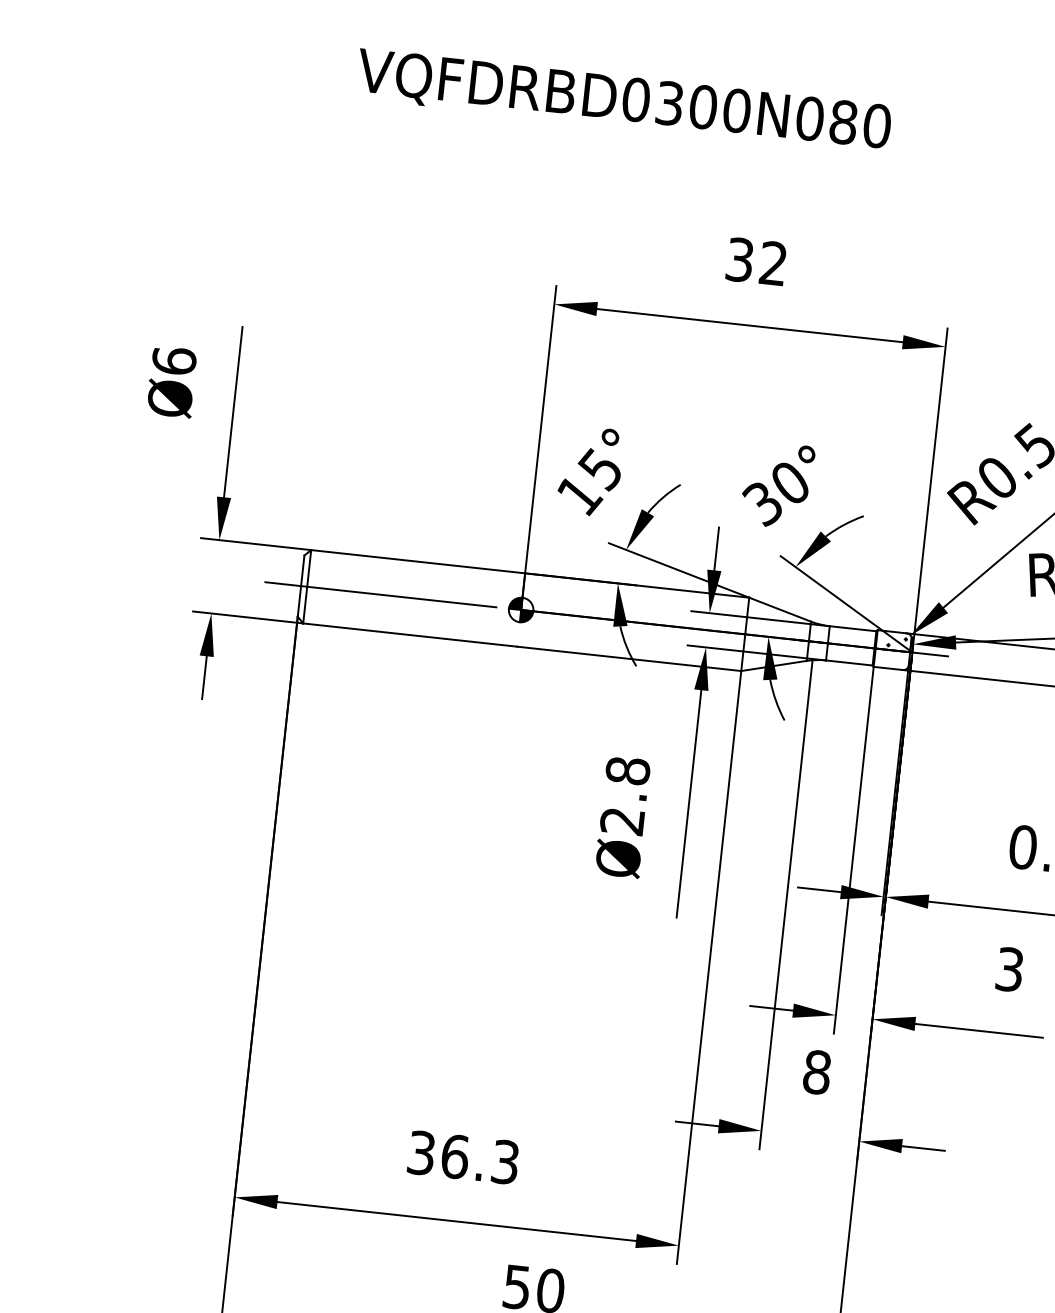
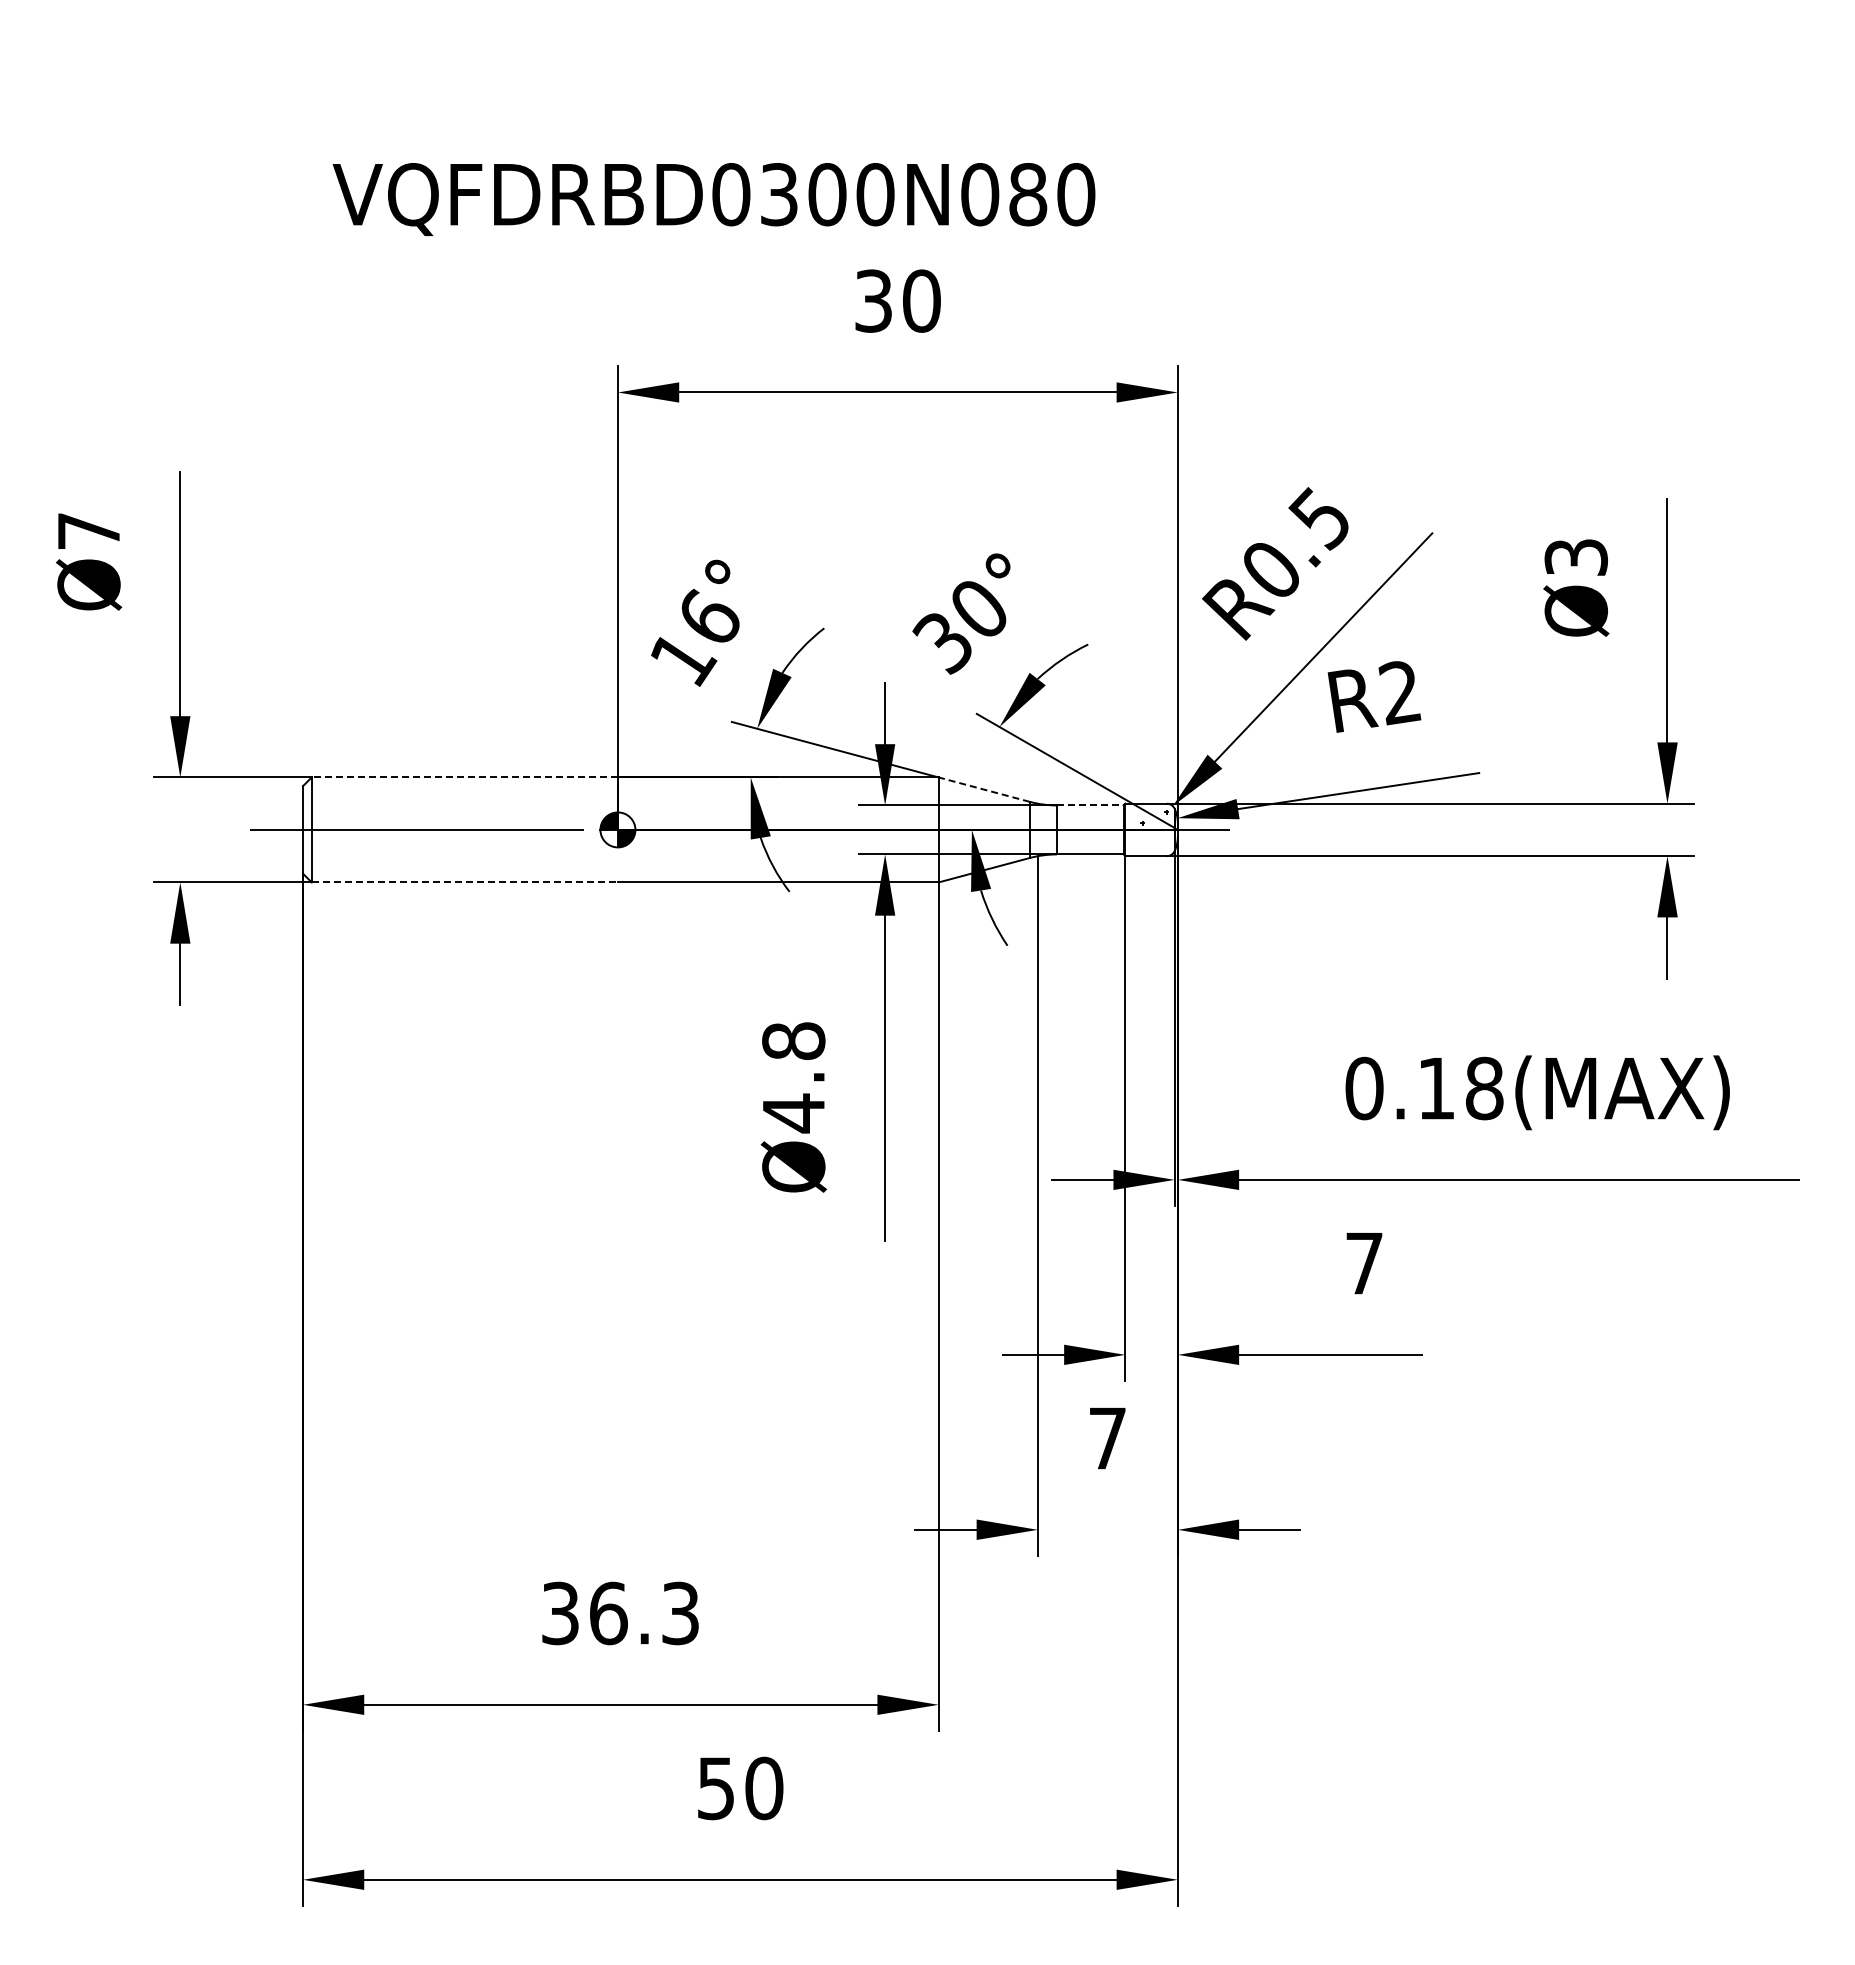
text: (623, 101) -> (713, 199), moved
text: (773, 263) -> (921, 300), 32 -> 30
text: (173, 360) -> (88, 530), Ø6 -> Ø7
text: (599, 469) -> (707, 618), 15° -> 16°
line: (417, 561) -> (464, 777), solid -> dashed
line: (779, 609) -> (983, 789), solid -> dashed
line: (853, 628) -> (1090, 805), solid -> dashed
line: (410, 635) -> (465, 882), solid -> dashed
text: (622, 821) -> (793, 1113), Ø2.8 -> Ø4.8
text: (1009, 969) -> (1364, 1263), 3 -> 7
text: (817, 1072) -> (1107, 1438), 8 -> 7

